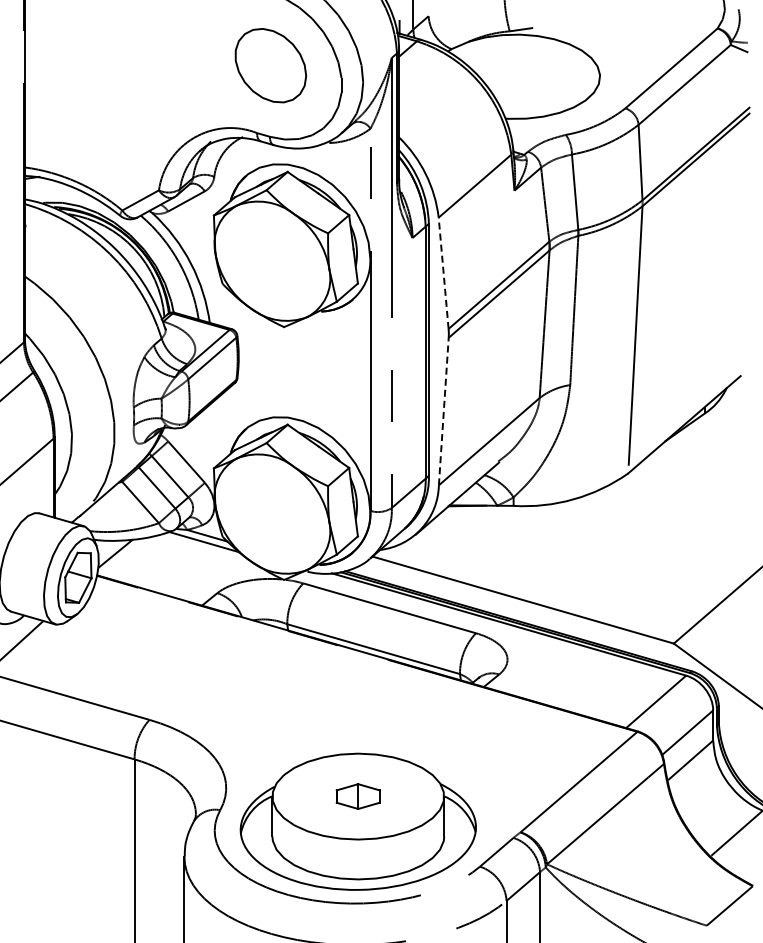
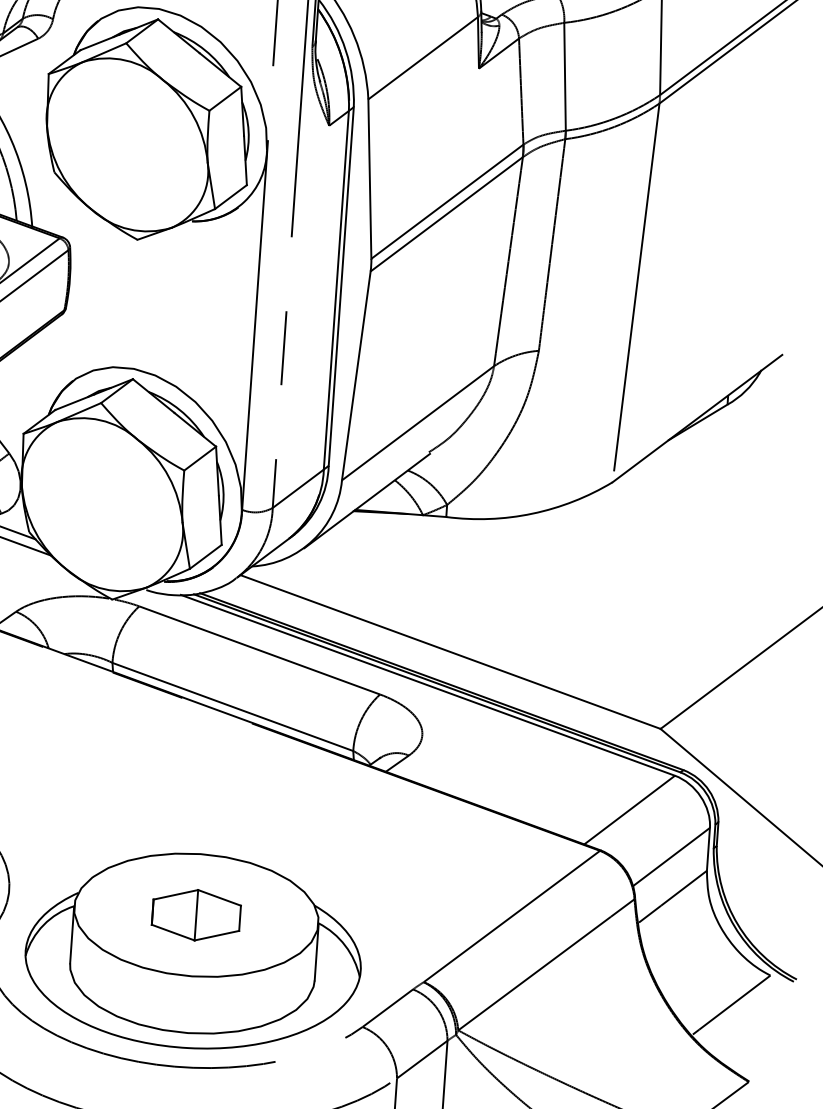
line: (443, 273) -> (369, 179), dashed -> solid
line: (443, 411) -> (355, 375), dashed -> solid
part: (357, 796) -> (195, 915), size x1.43

